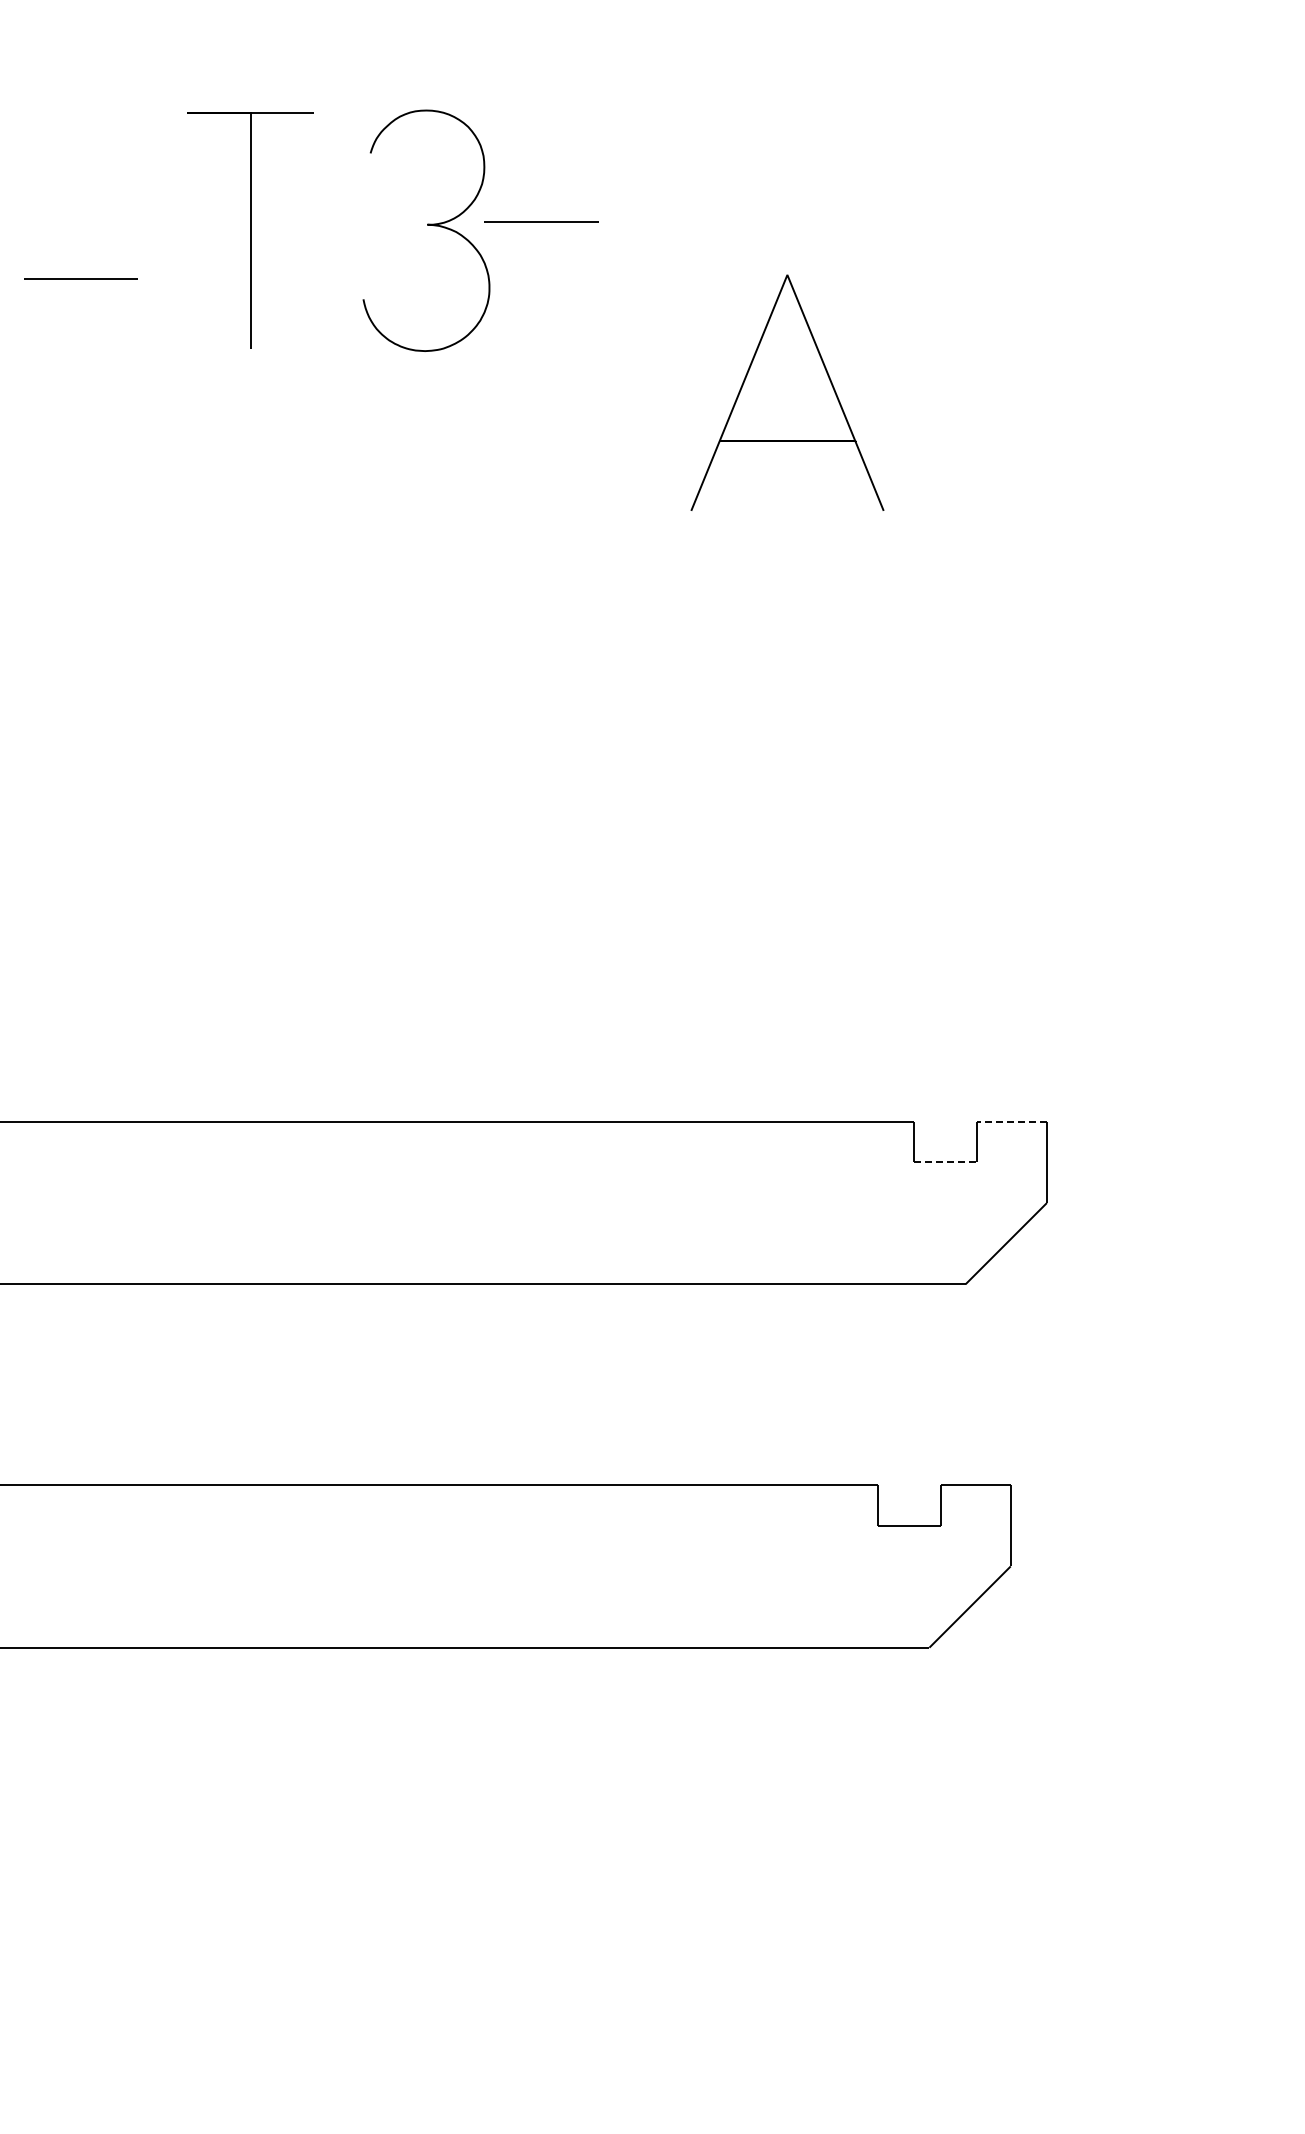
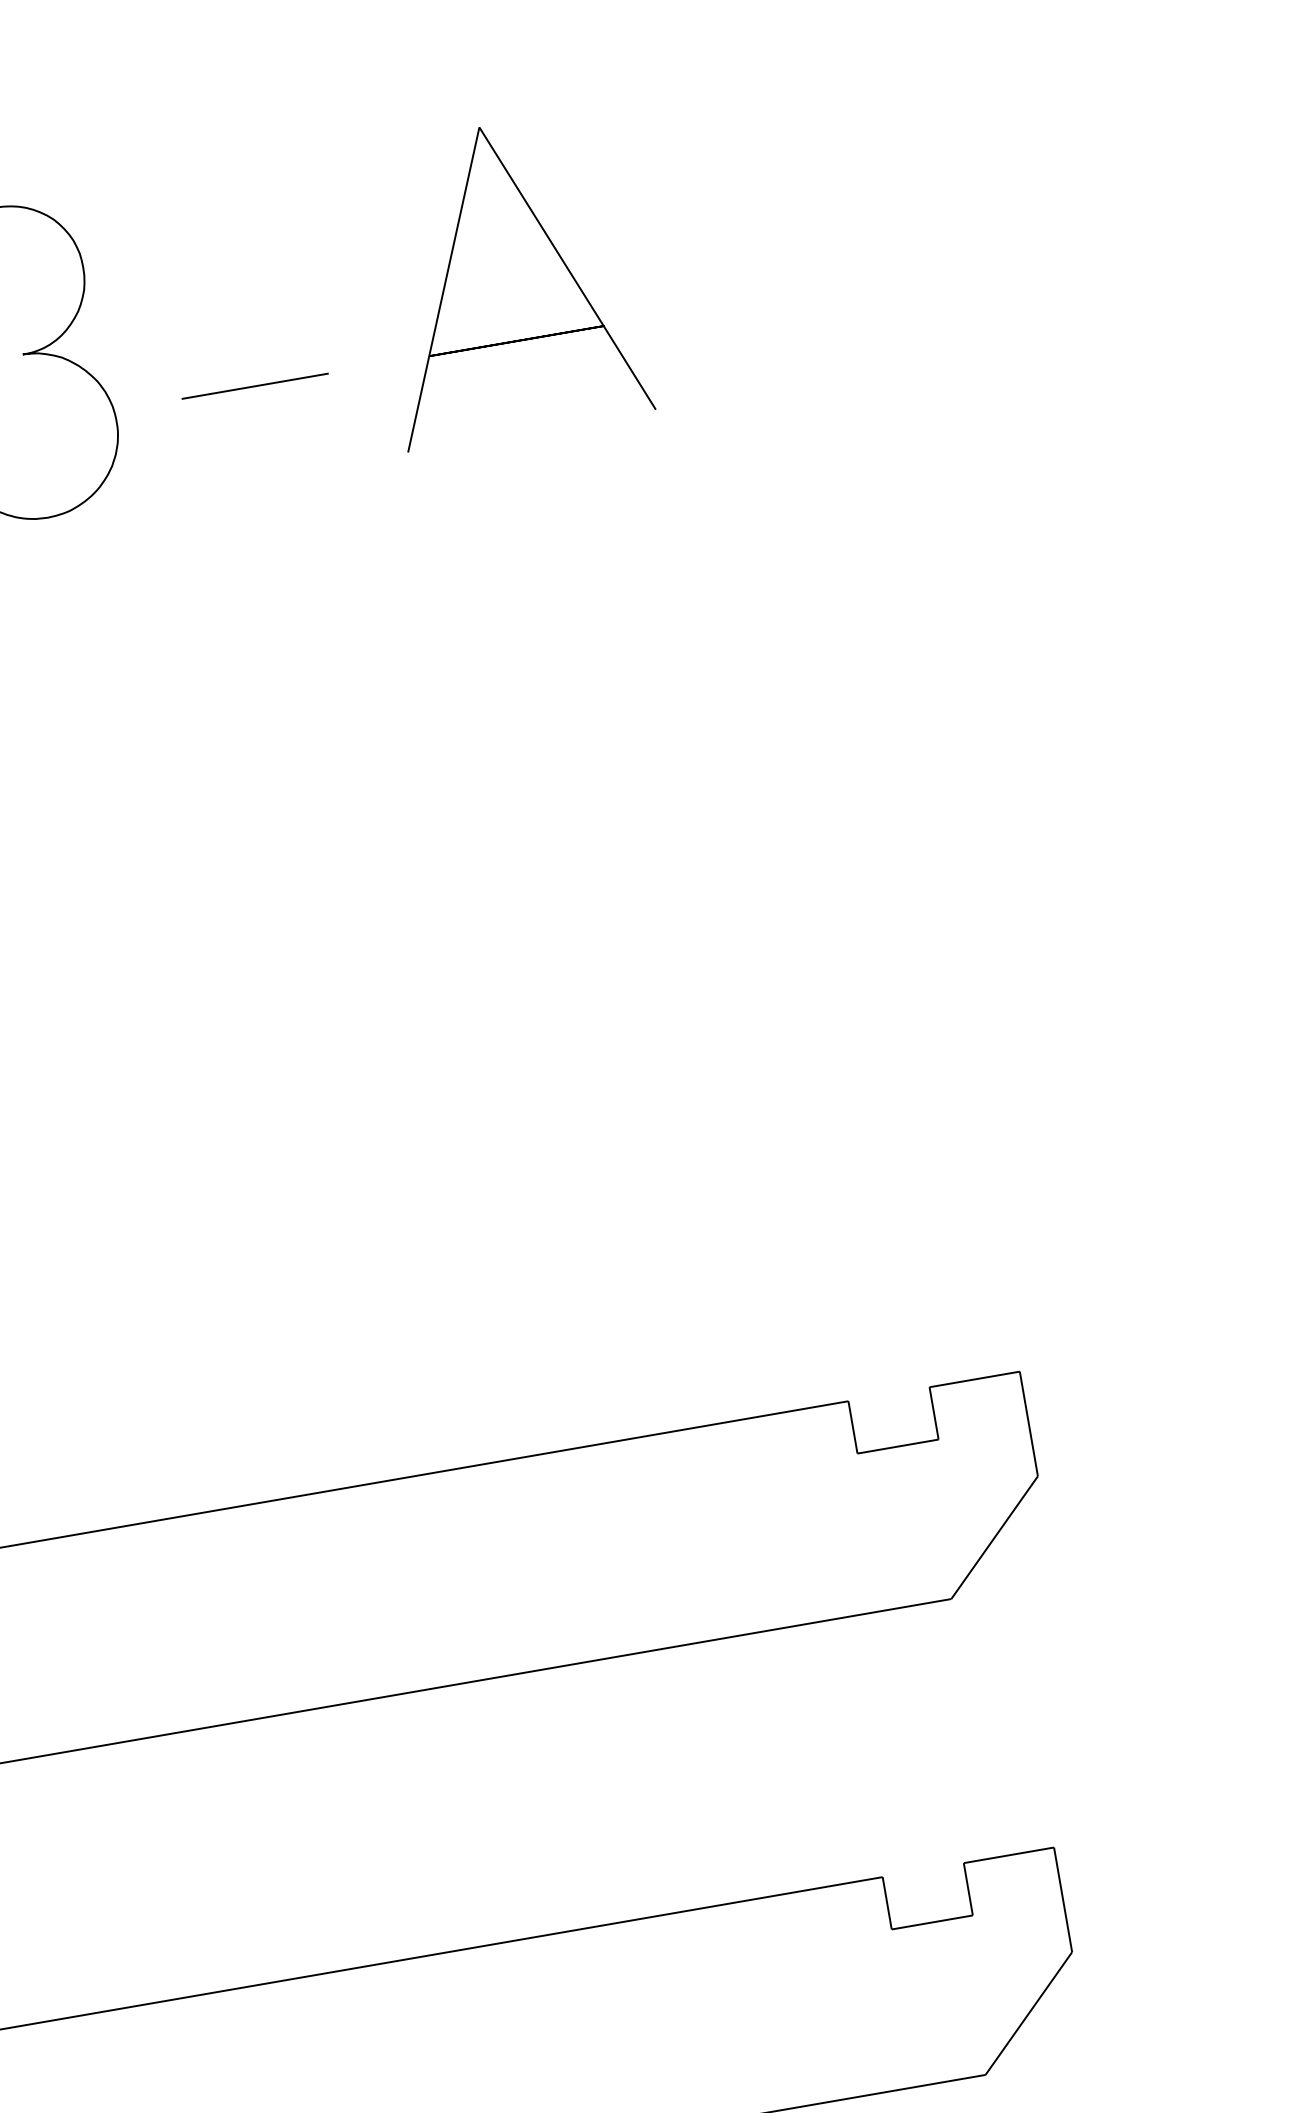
line: (541, 221) -> (254, 385), moved
curve: (827, 376) -> (553, 249), moved
line: (1011, 1121) -> (974, 1379), dashed -> solid
line: (945, 1162) -> (898, 1446), dashed -> solid

